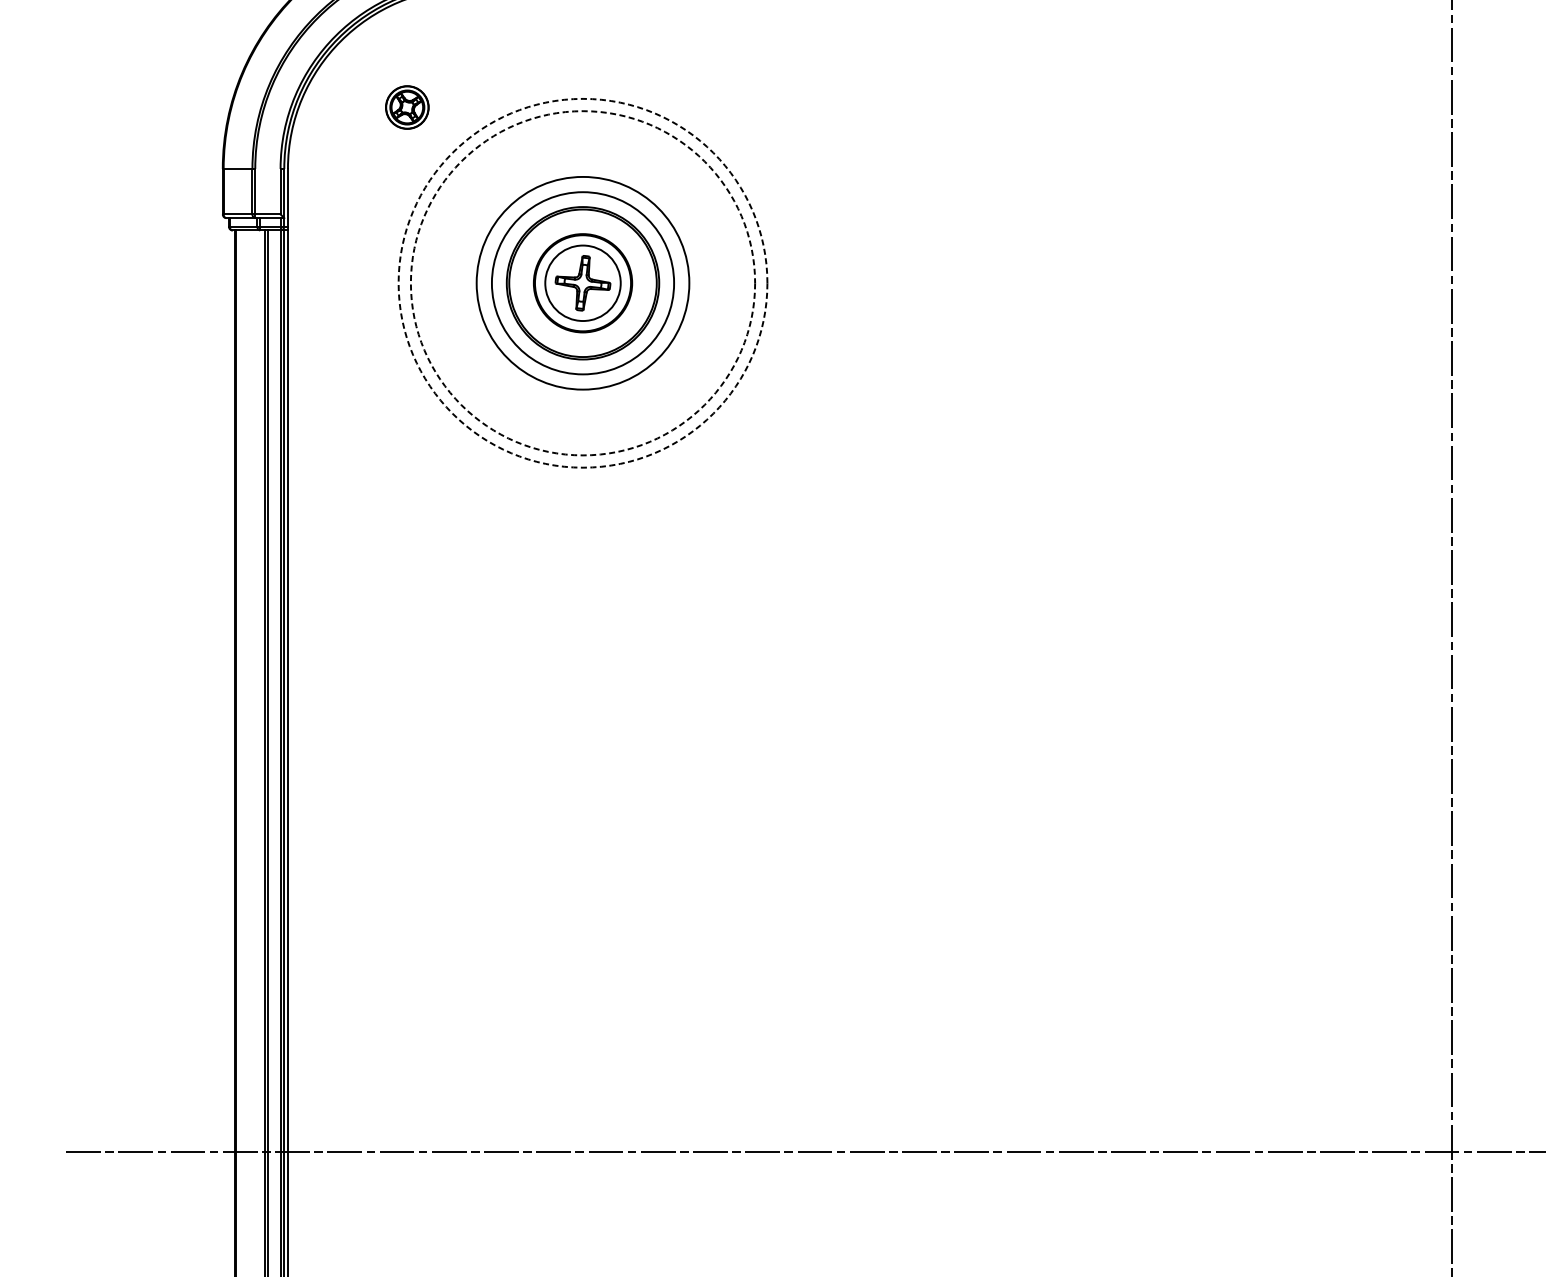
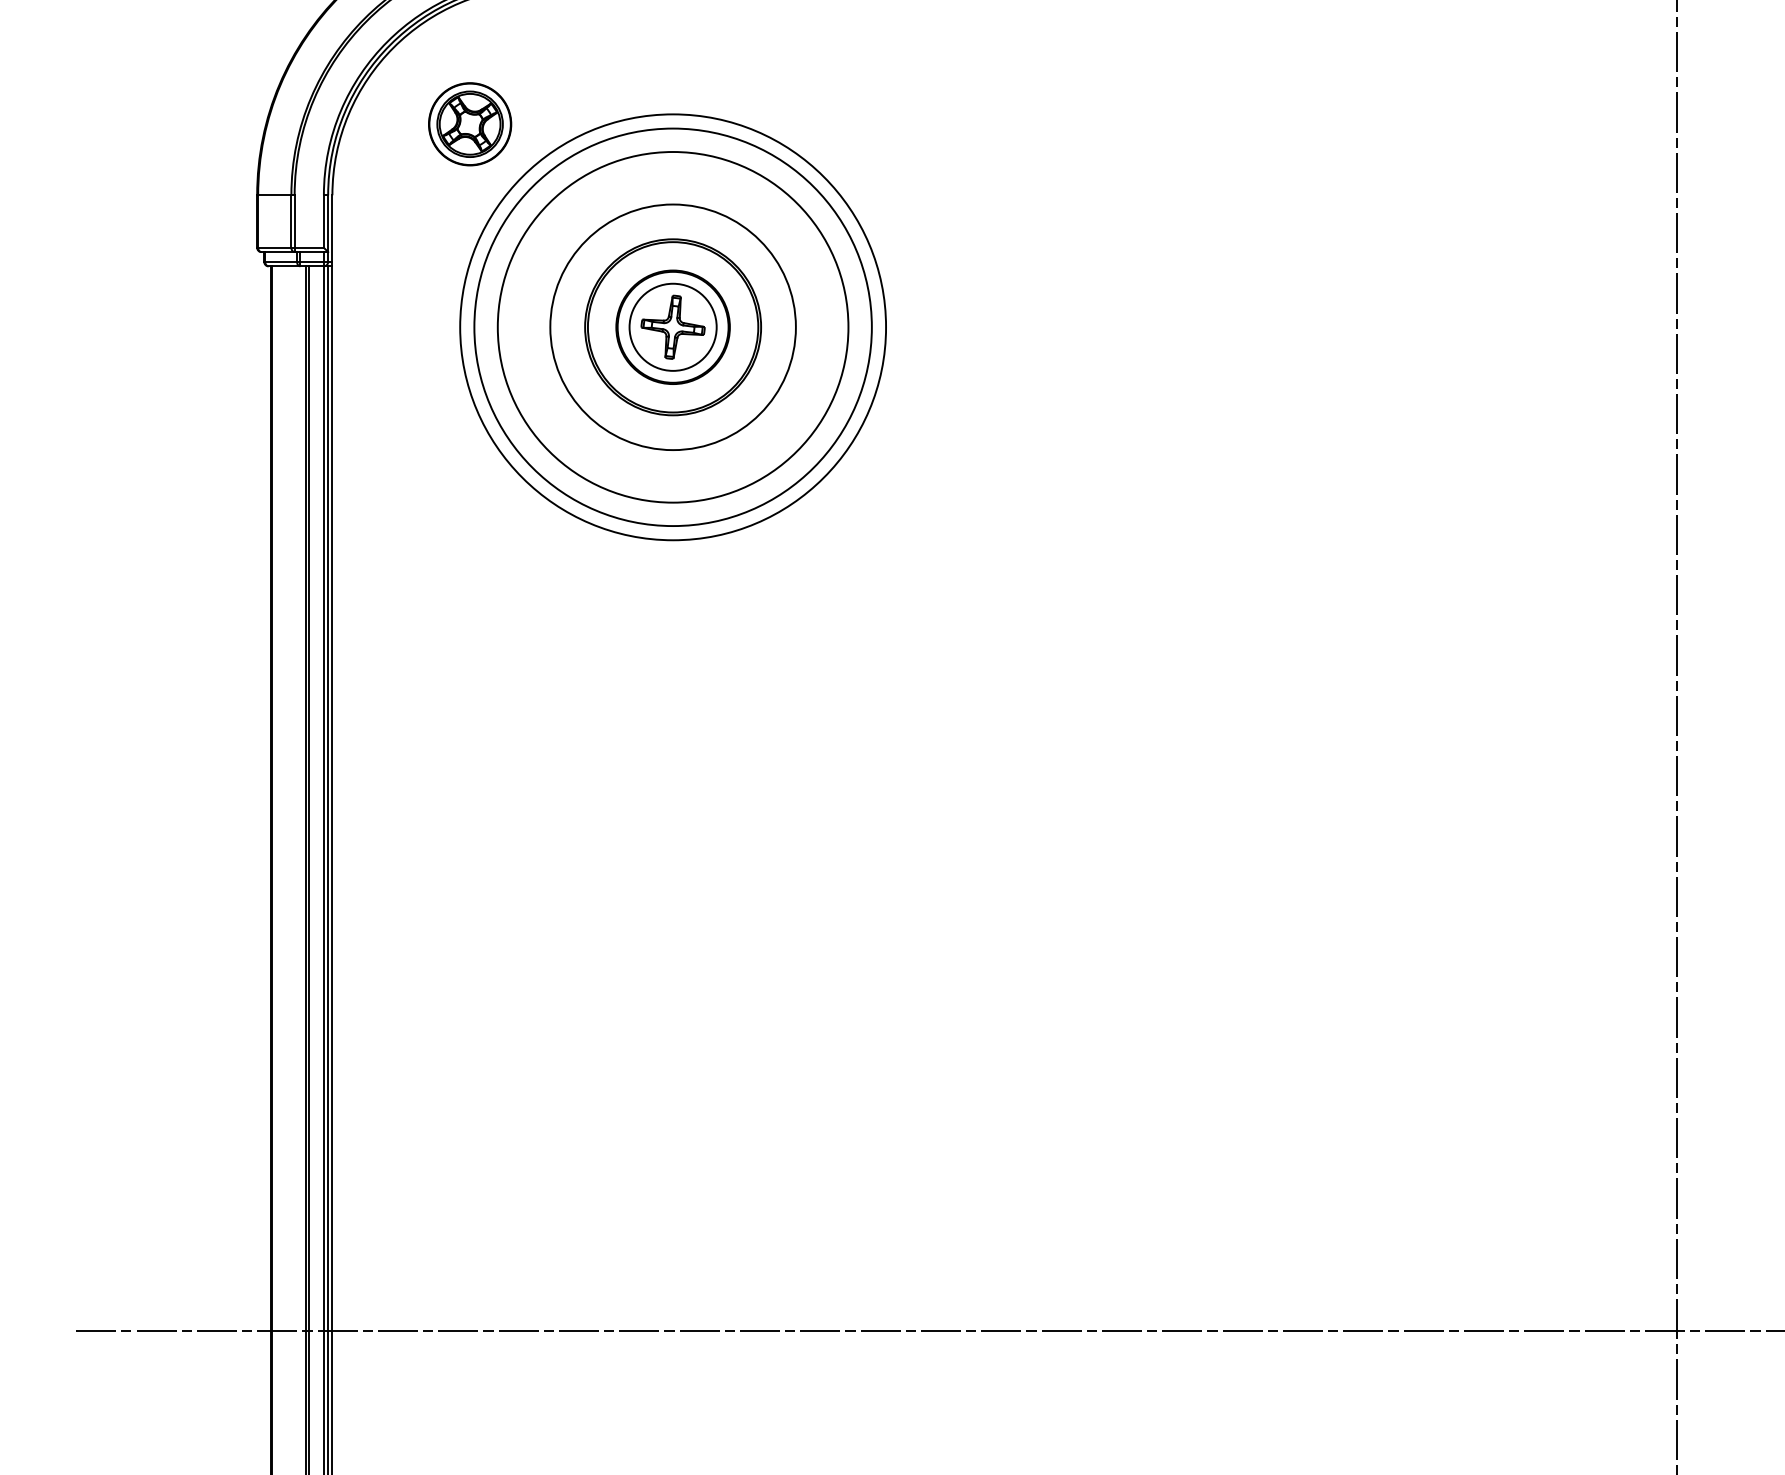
part: (407, 107) -> (470, 124), size x1.67
circle: (582, 283) -> (672, 327), dashed -> solid
circle: (582, 283) -> (672, 327), size x1.67
circle: (583, 283) -> (673, 327), dashed -> solid

